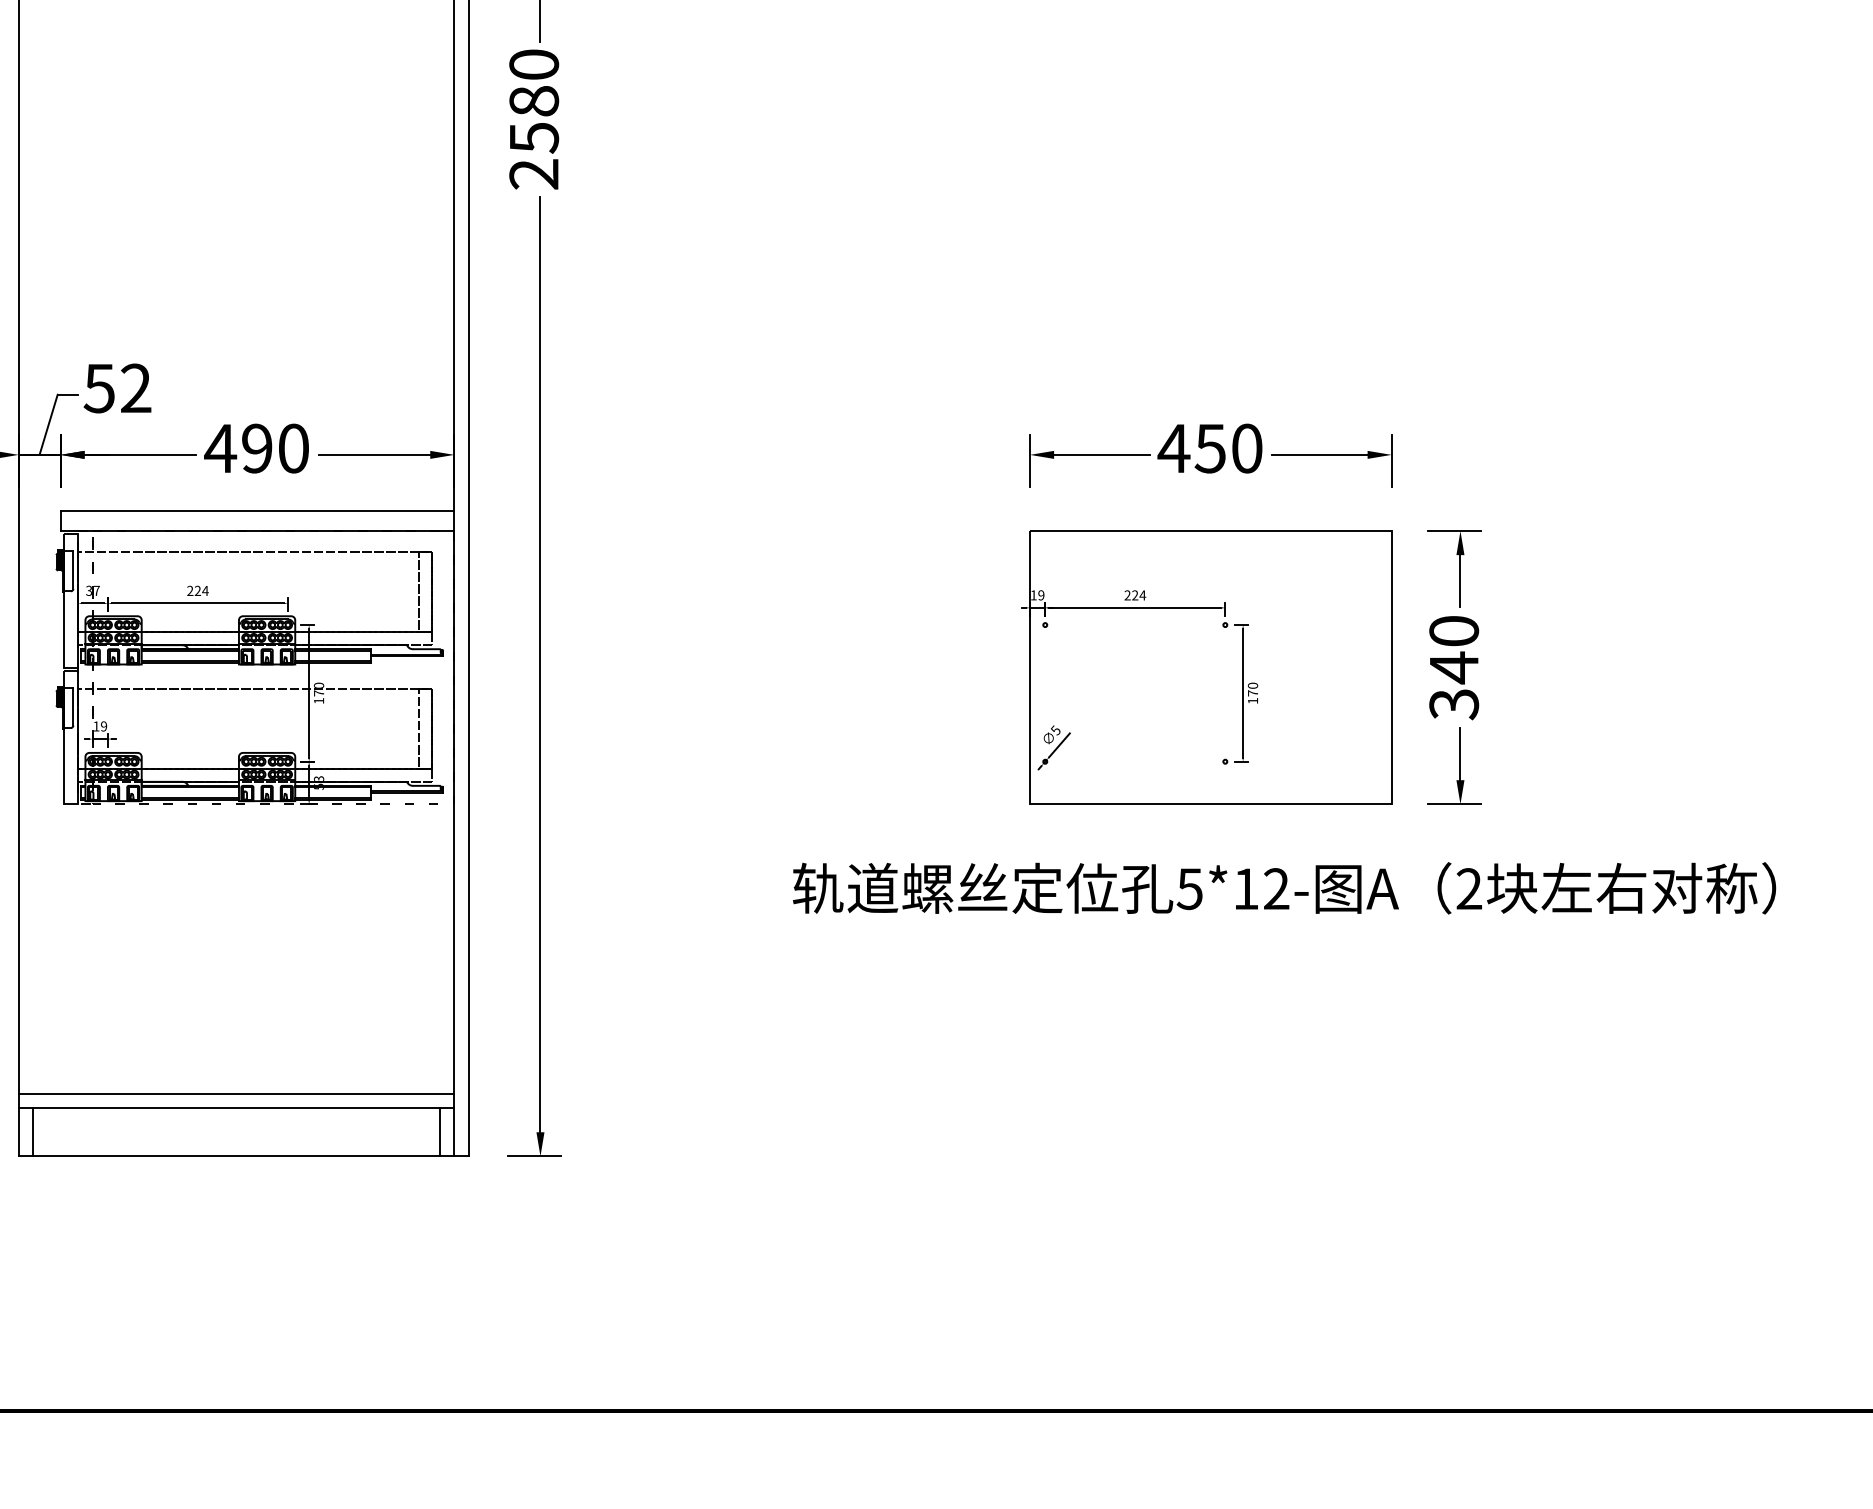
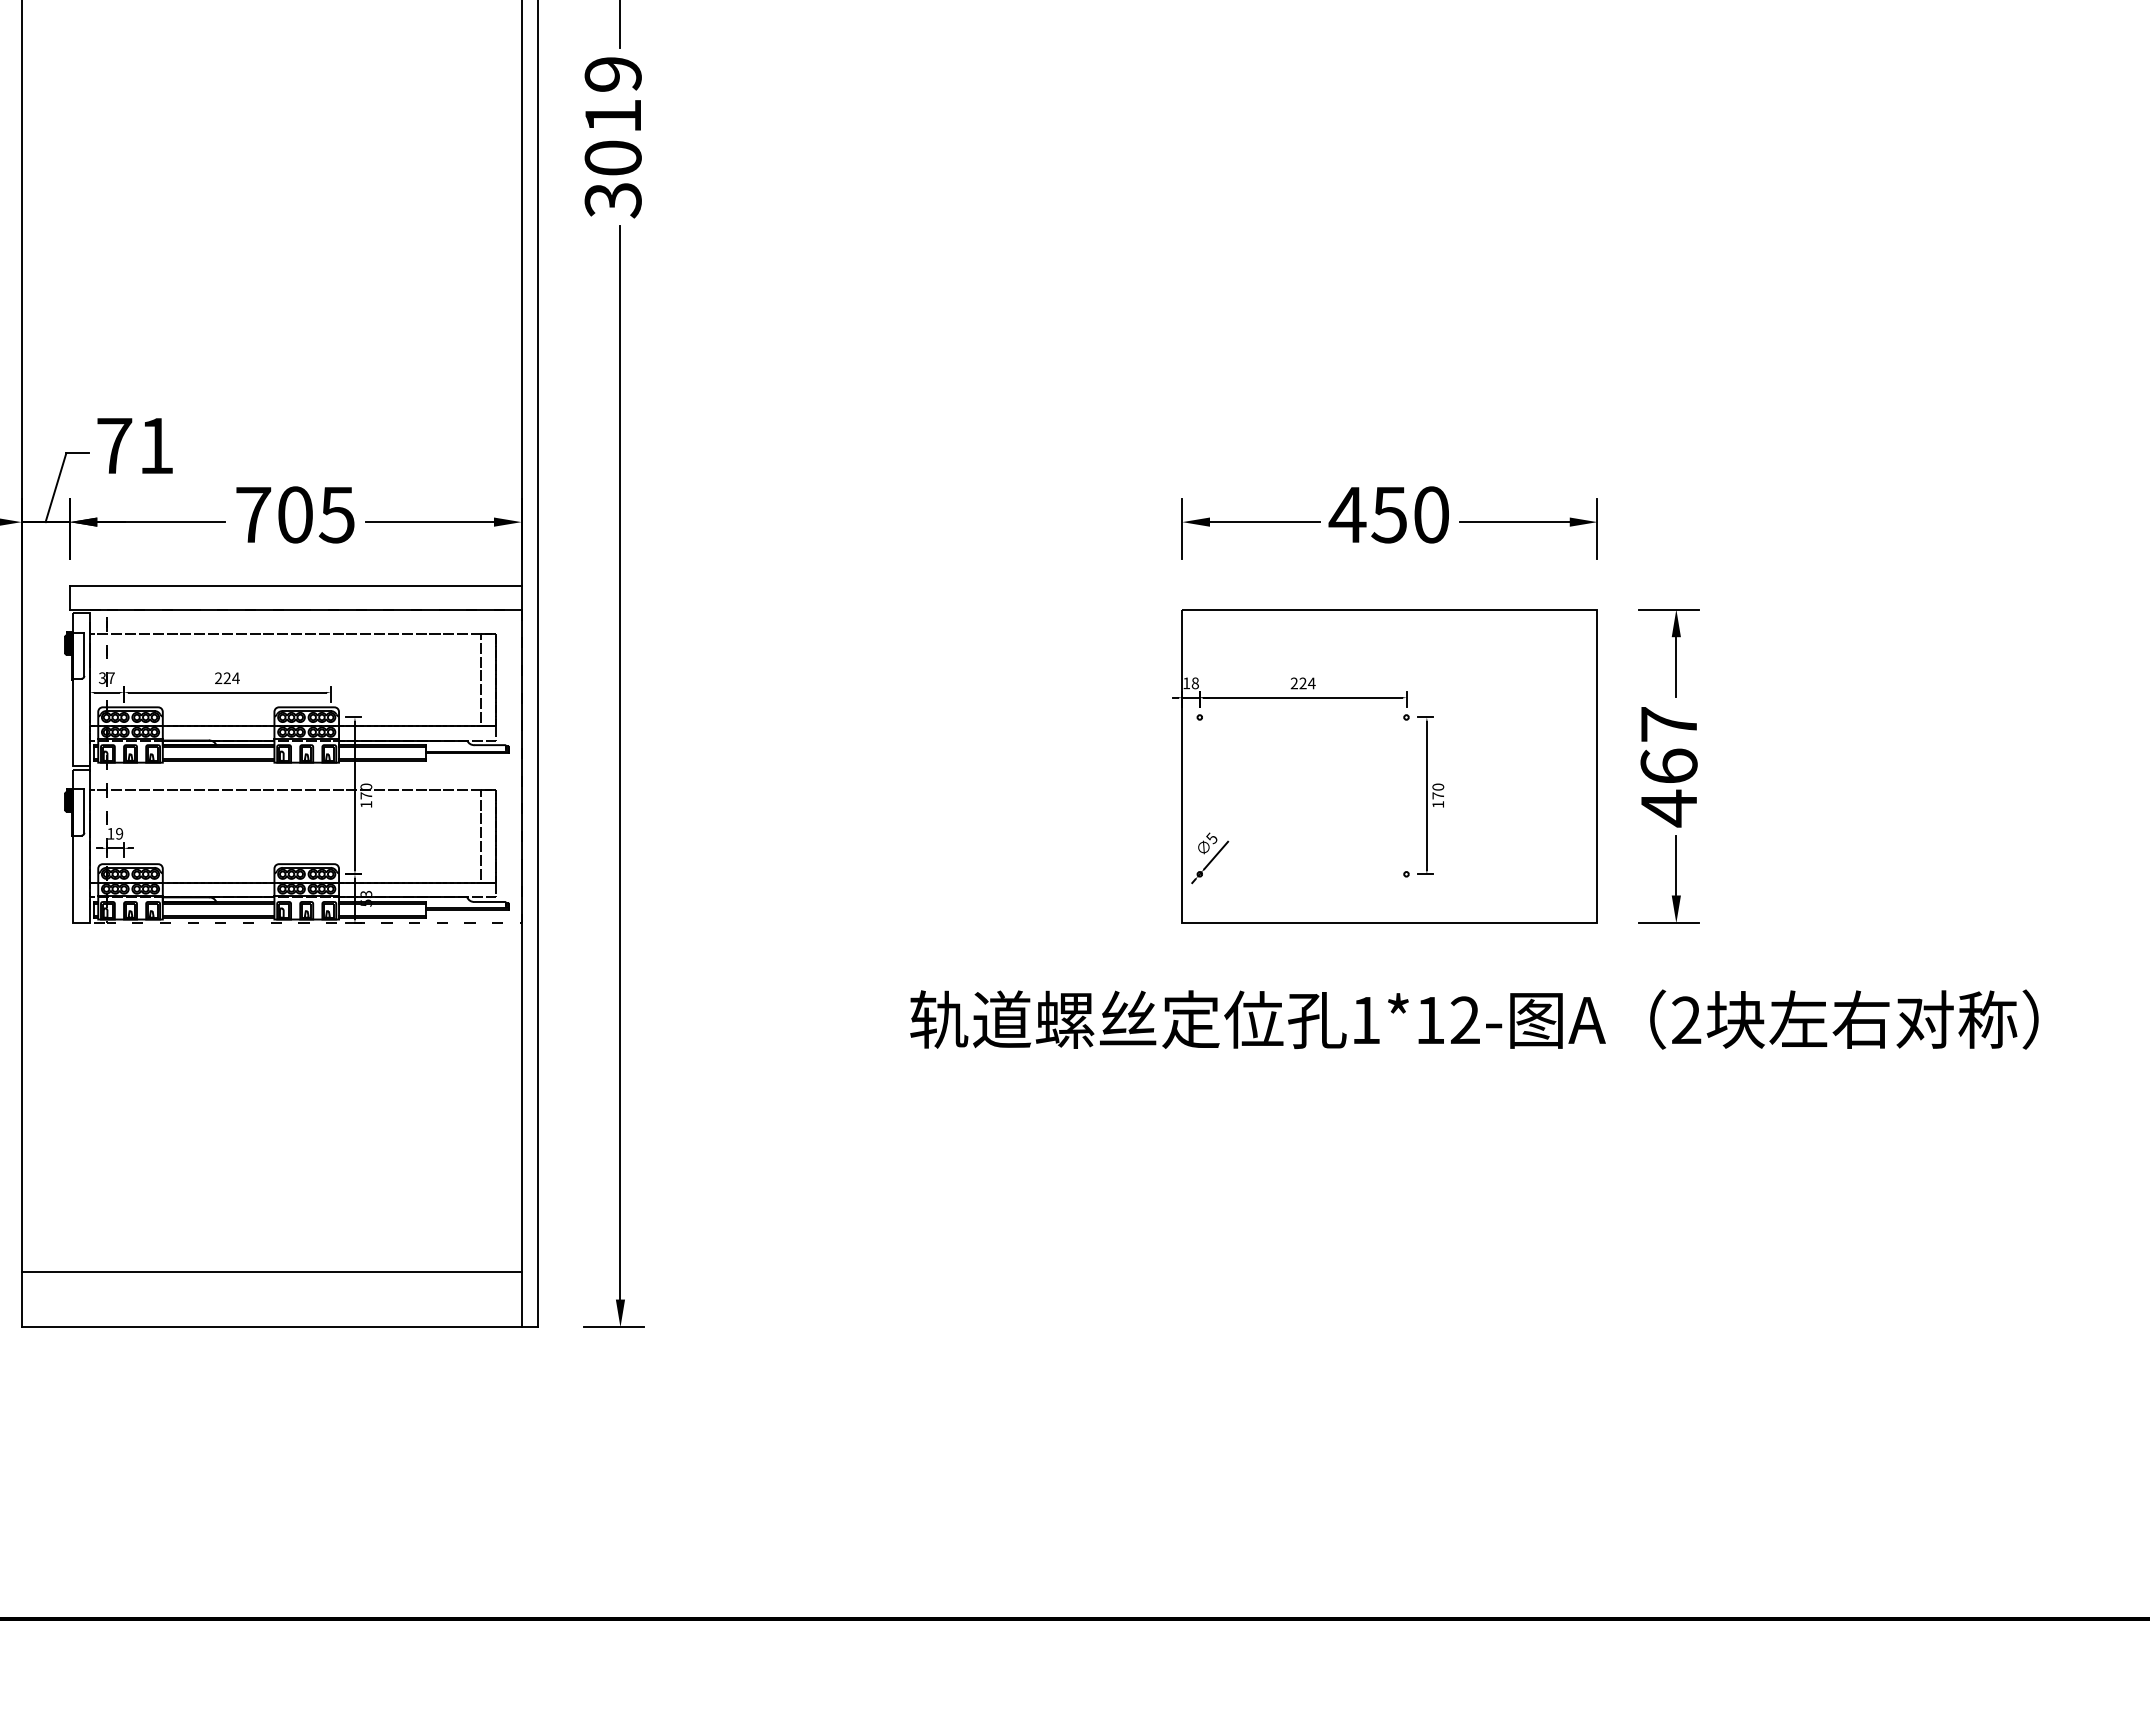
text: (533, 119) -> (612, 137), 2580 -> 3019
text: (117, 388) -> (134, 445), 52 -> 71
text: (256, 448) -> (294, 514), 490 -> 705
text: (1040, 595) -> (1194, 683), 19 -> 18
text: (1453, 668) -> (1668, 767), 340 -> 467
text: (1189, 889) -> (1365, 1020), 5*12- -> 1*12-
line: (236, 1093) -> (271, 1255), removed
line: (33, 1132) -> (38, 1299), removed
line: (440, 1132) -> (505, 1299), removed

